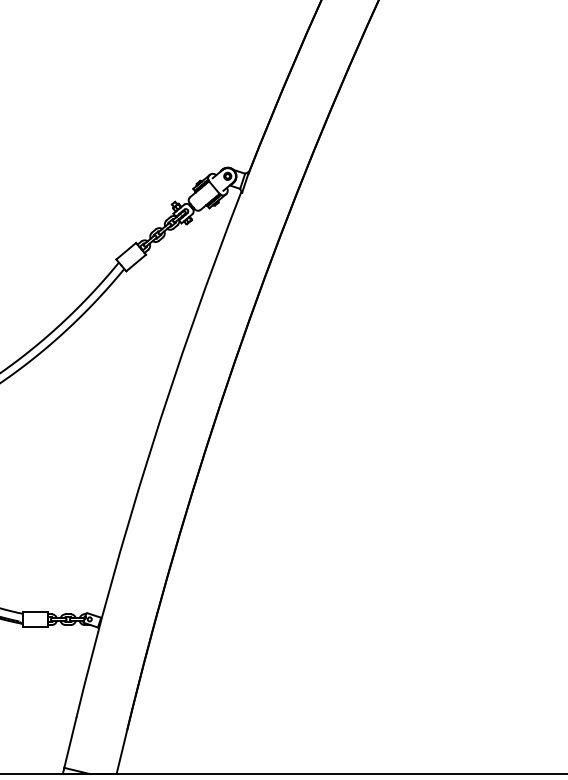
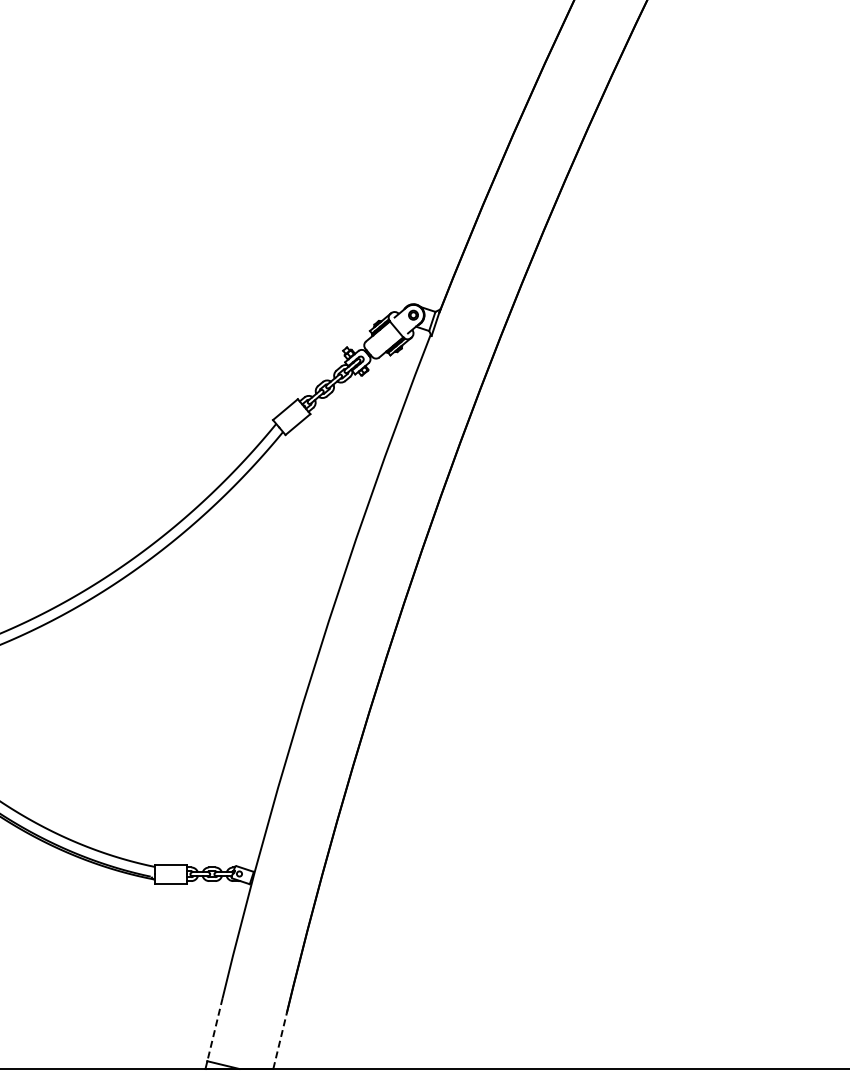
line: (69, 743) -> (214, 1030), solid -> dashed
line: (122, 751) -> (280, 1040), solid -> dashed

